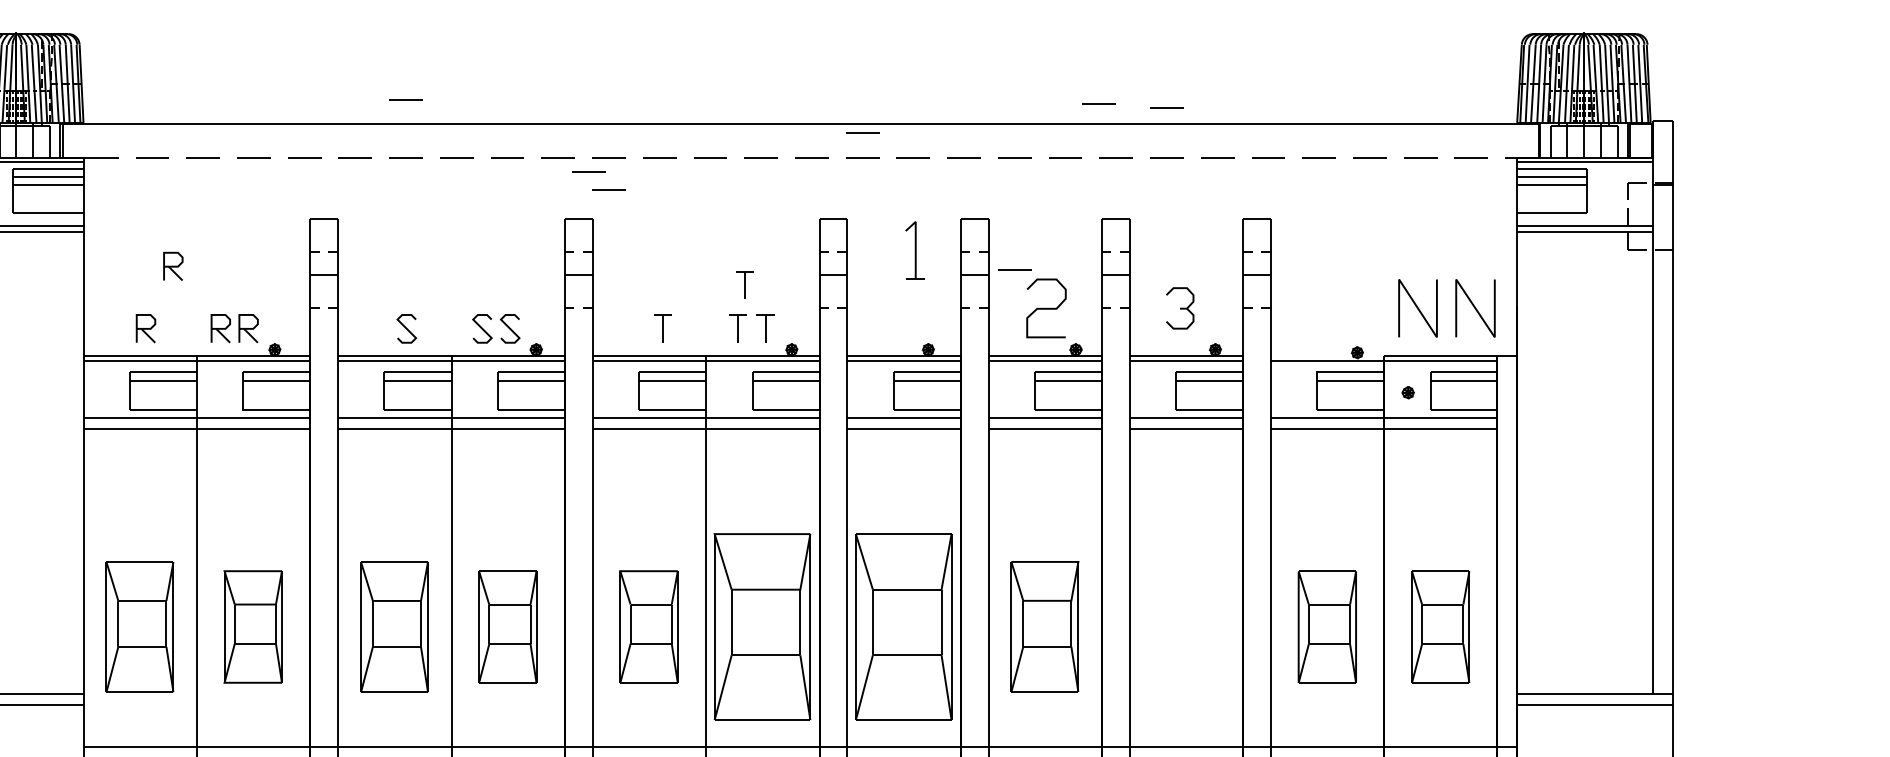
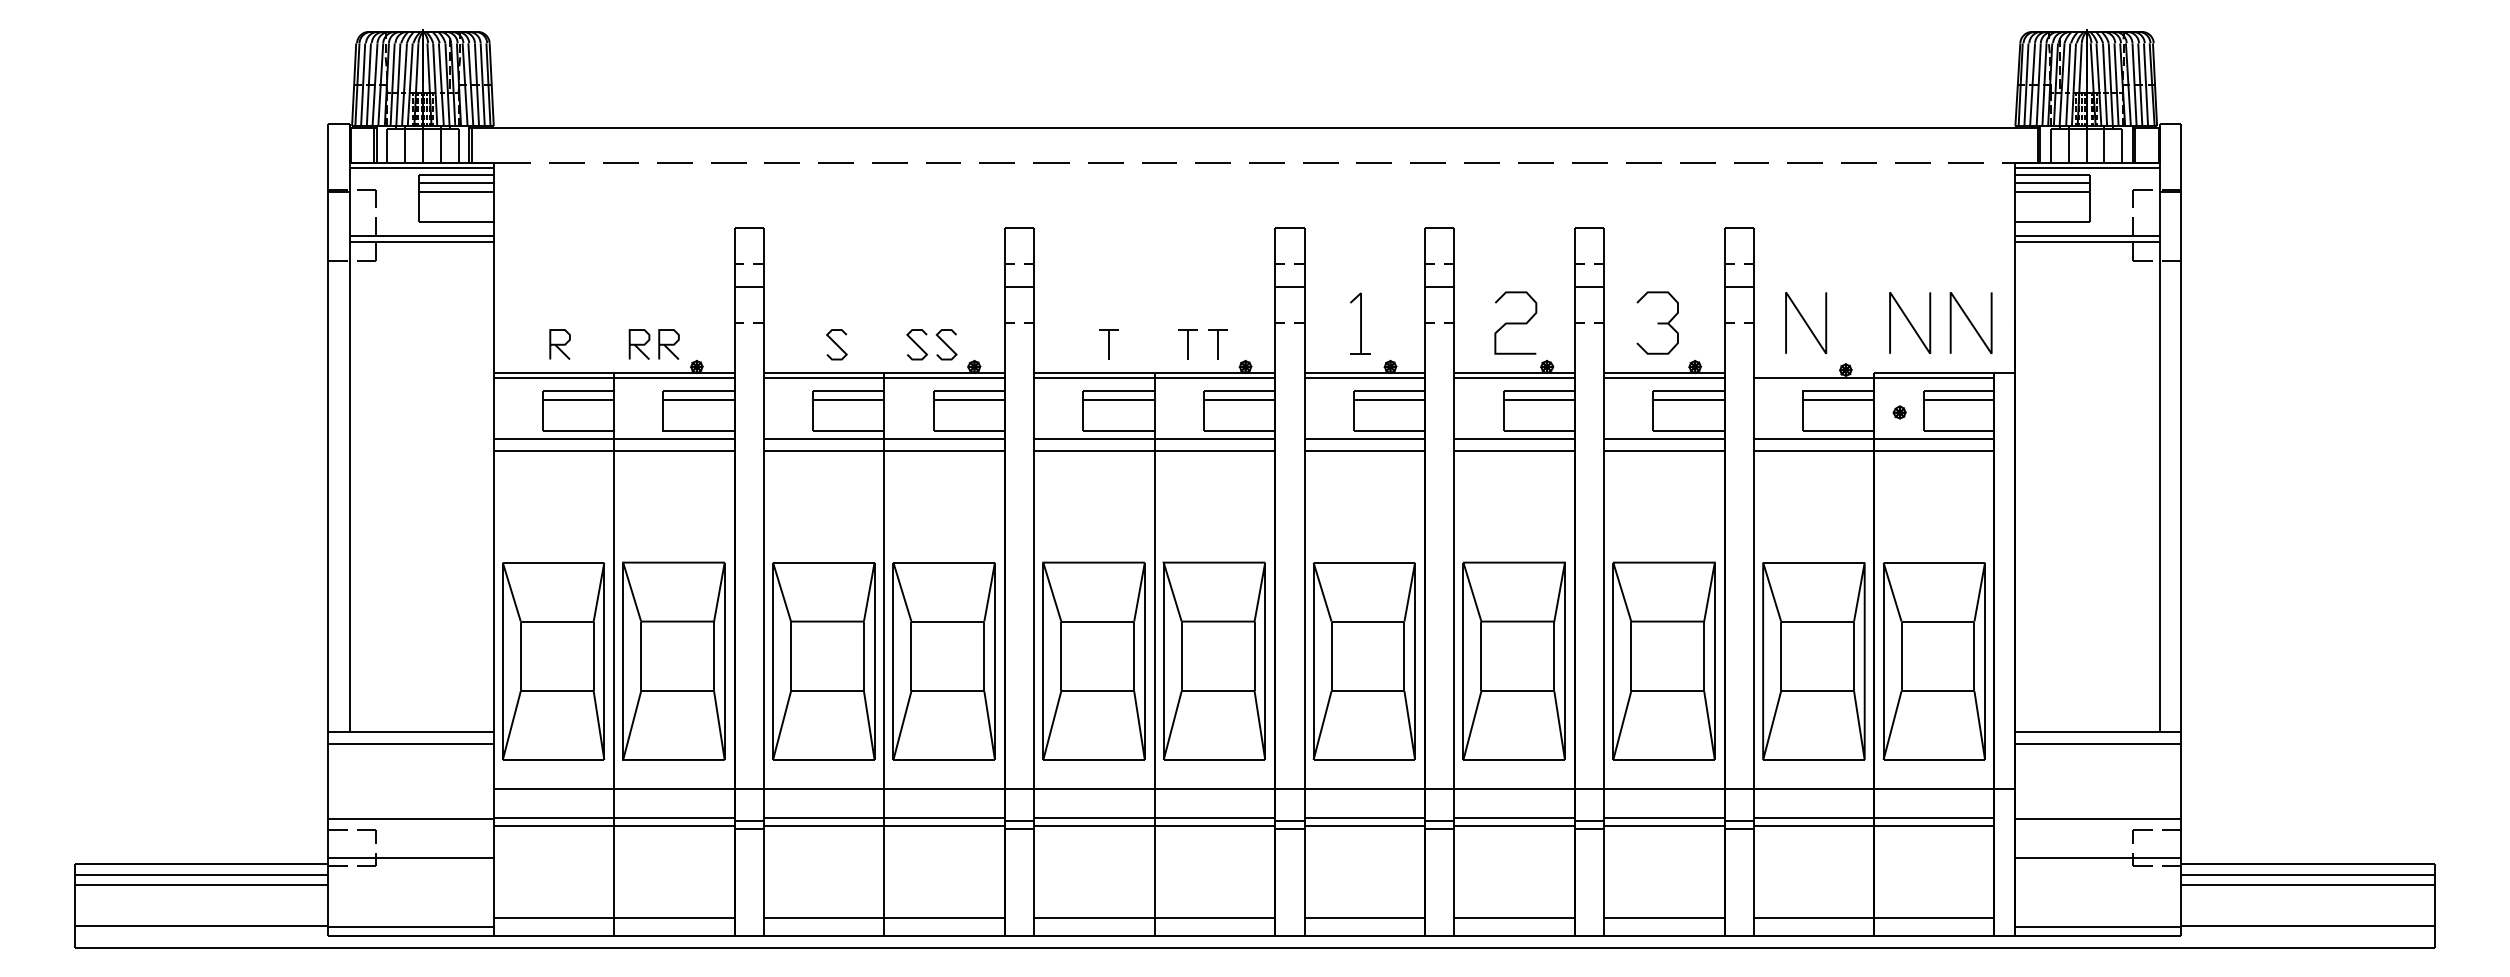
line: (405, 99) -> (835, 101), removed
line: (1098, 103) -> (1570, 105), removed
line: (1166, 107) -> (1643, 109), removed
line: (862, 132) -> (1320, 136), removed
line: (589, 171) -> (1030, 177), removed
line: (609, 189) -> (1051, 196), removed
part: (915, 250) -> (1360, 323), moved
part: (172, 266) -> (588, 278), removed
line: (1014, 269) -> (1481, 281), removed
part: (744, 285) -> (1195, 298), removed
part: (1179, 307) -> (1657, 322), size x1.43
curve: (1320, 308) -> (1806, 323), added
part: (252, 626) -> (673, 660), size x1.67
part: (648, 626) -> (1093, 660), size x1.67
part: (1044, 626) -> (1513, 660), size x1.43
part: (1185, 626) -> (1663, 660), added
part: (139, 627) -> (553, 661), size x1.43
part: (394, 627) -> (823, 661), size x1.43
part: (507, 627) -> (943, 661), size x1.67
part: (1326, 627) -> (1813, 661), size x1.67
part: (1440, 627) -> (1933, 661), size x1.67

